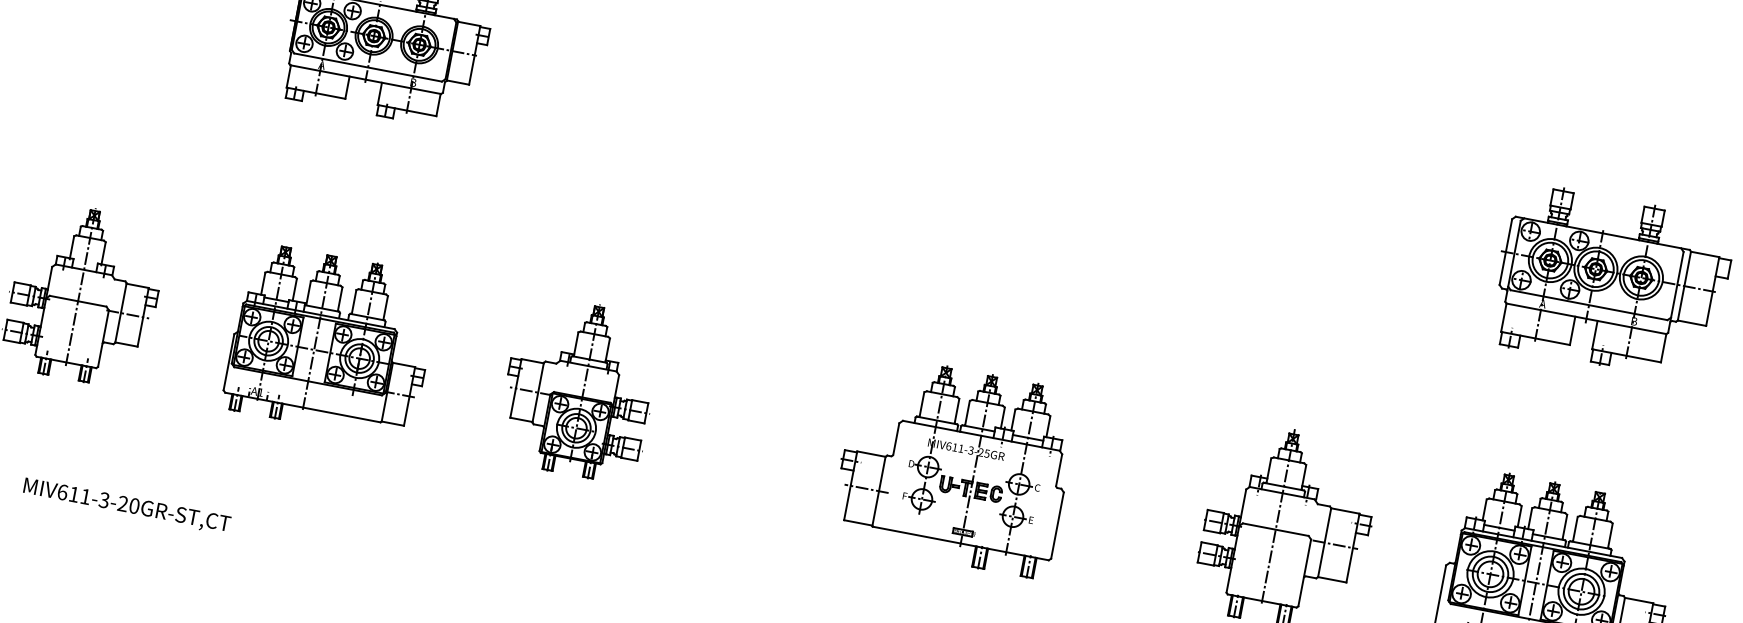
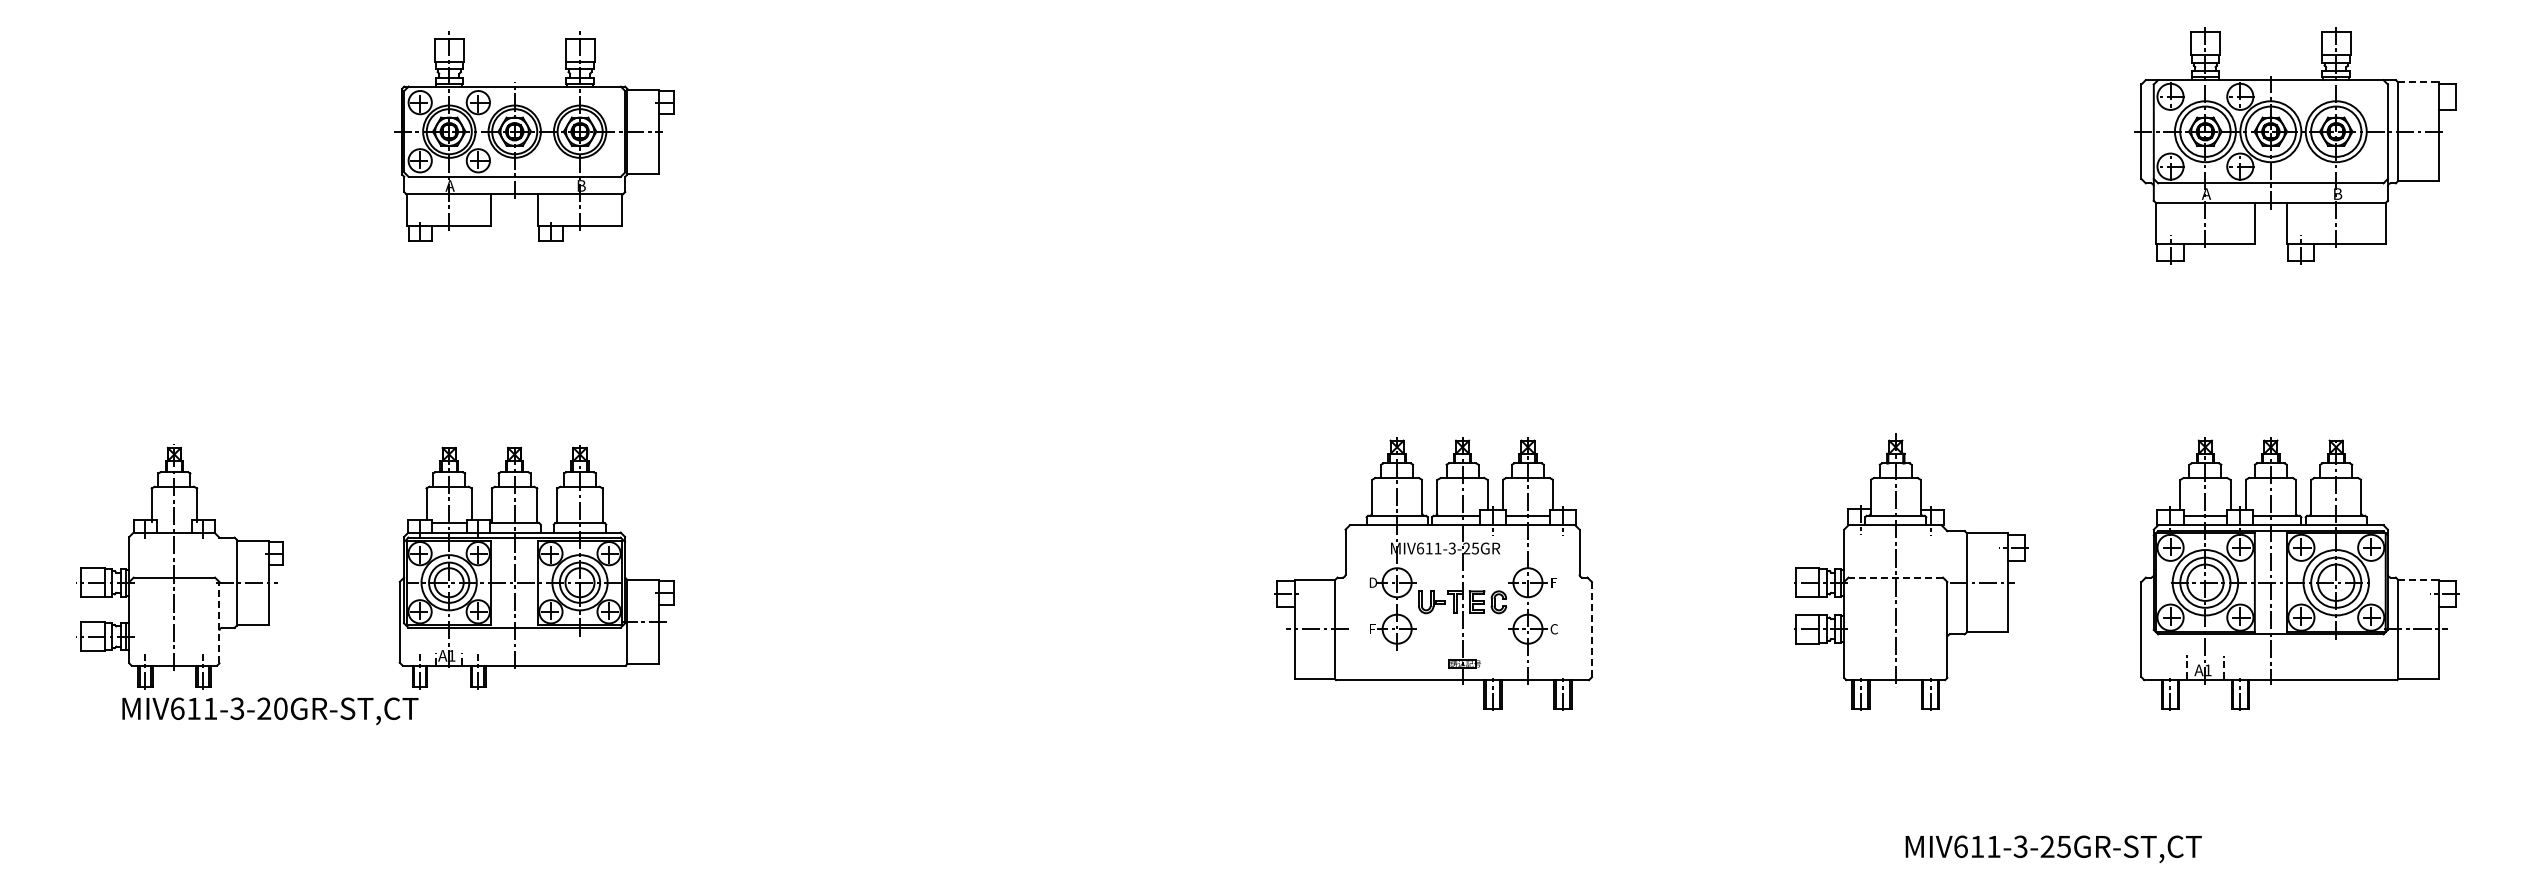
line: (1705, 254) -> (2418, 82), solid -> dashed
line: (103, 338) -> (219, 622), solid -> dashed
part: (579, 388) -> (892, 566), removed
text: (1036, 487) -> (1553, 582), C -> F
text: (126, 506) -> (270, 711), moved
text: (1030, 520) -> (1553, 629), E -> C
line: (1057, 525) -> (1591, 629), solid -> dashed
line: (1275, 529) -> (1895, 577), solid -> dashed
line: (1639, 600) -> (2418, 579), solid -> dashed

